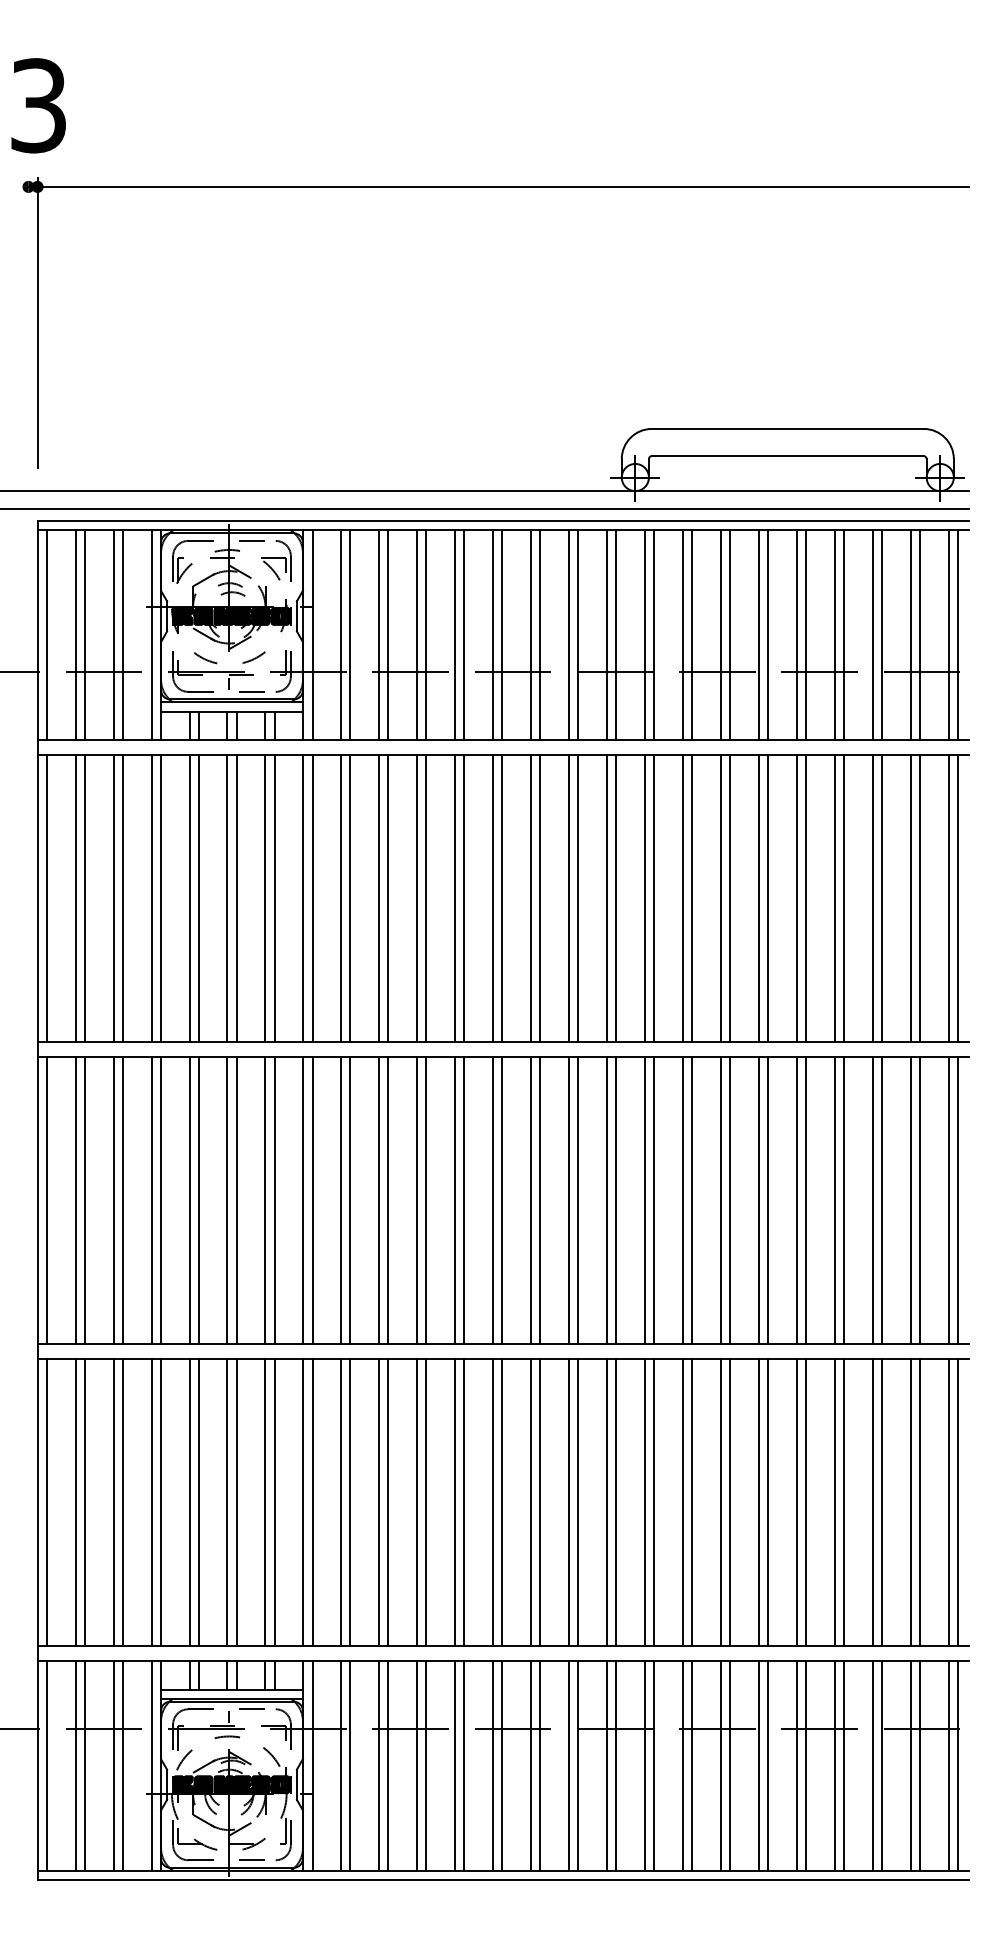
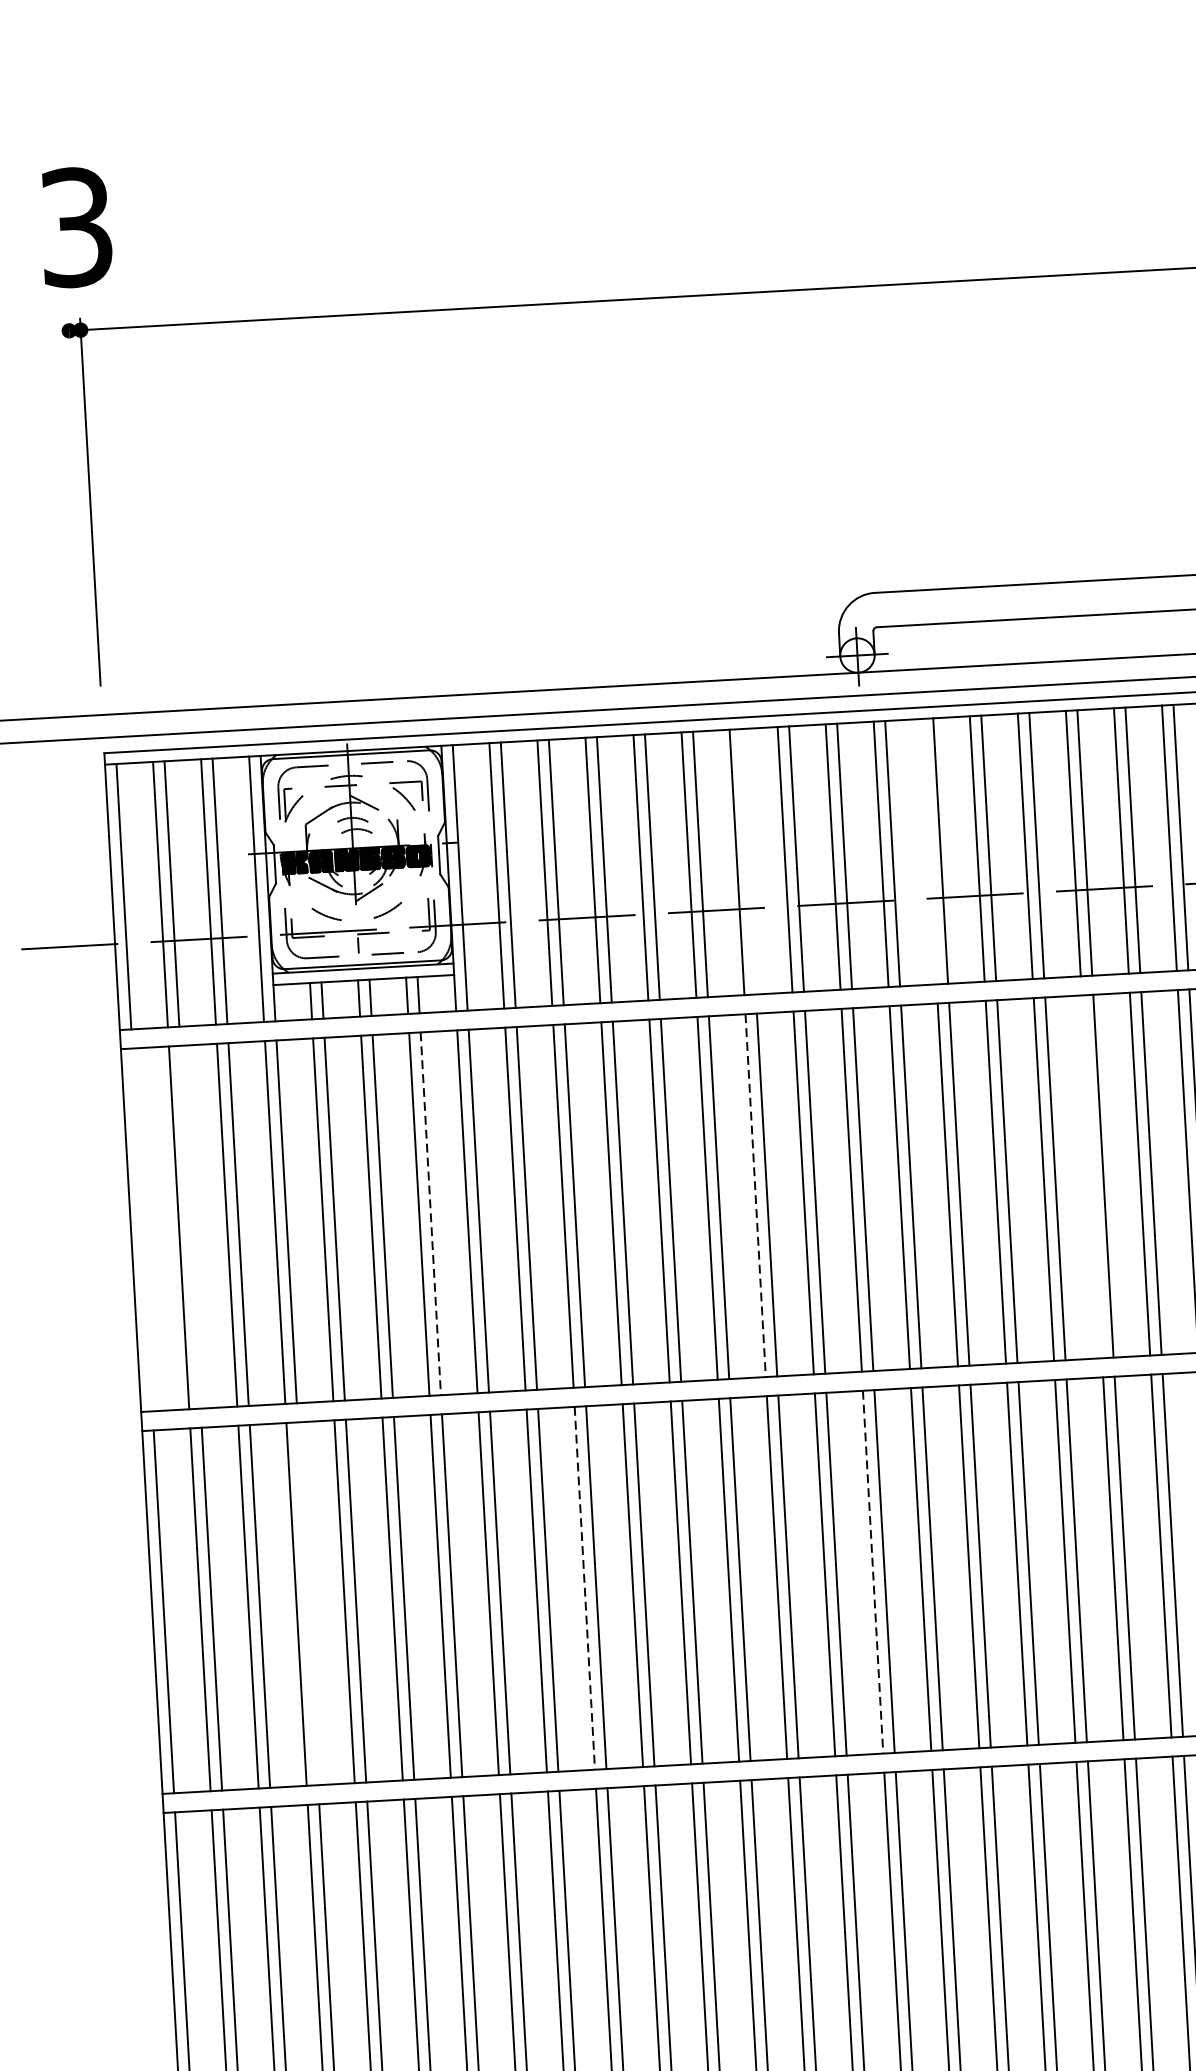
line: (540, 635) -> (748, 862), removed
line: (683, 635) -> (929, 851), removed
line: (46, 898) -> (142, 1229), removed
line: (84, 898) -> (190, 1227), removed
line: (797, 898) -> (1092, 1176), removed
line: (274, 899) -> (430, 1214), solid -> dashed
line: (531, 899) -> (755, 1196), solid -> dashed
line: (160, 1200) -> (307, 1603), removed
line: (379, 1201) -> (585, 1589), solid -> dashed
line: (607, 1201) -> (873, 1573), solid -> dashed

